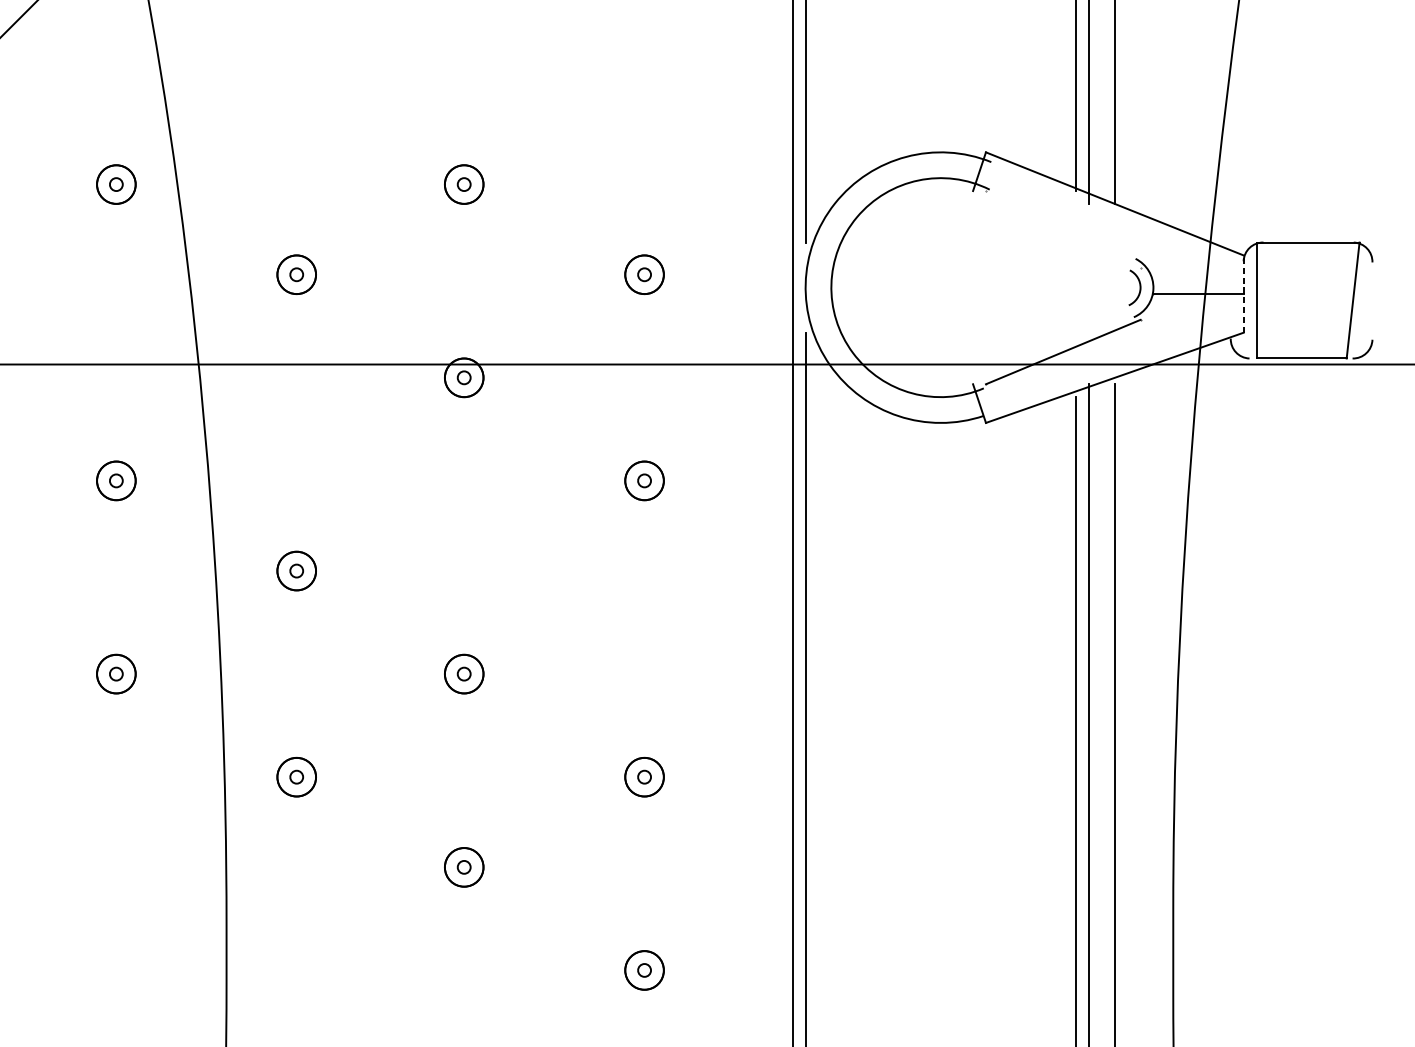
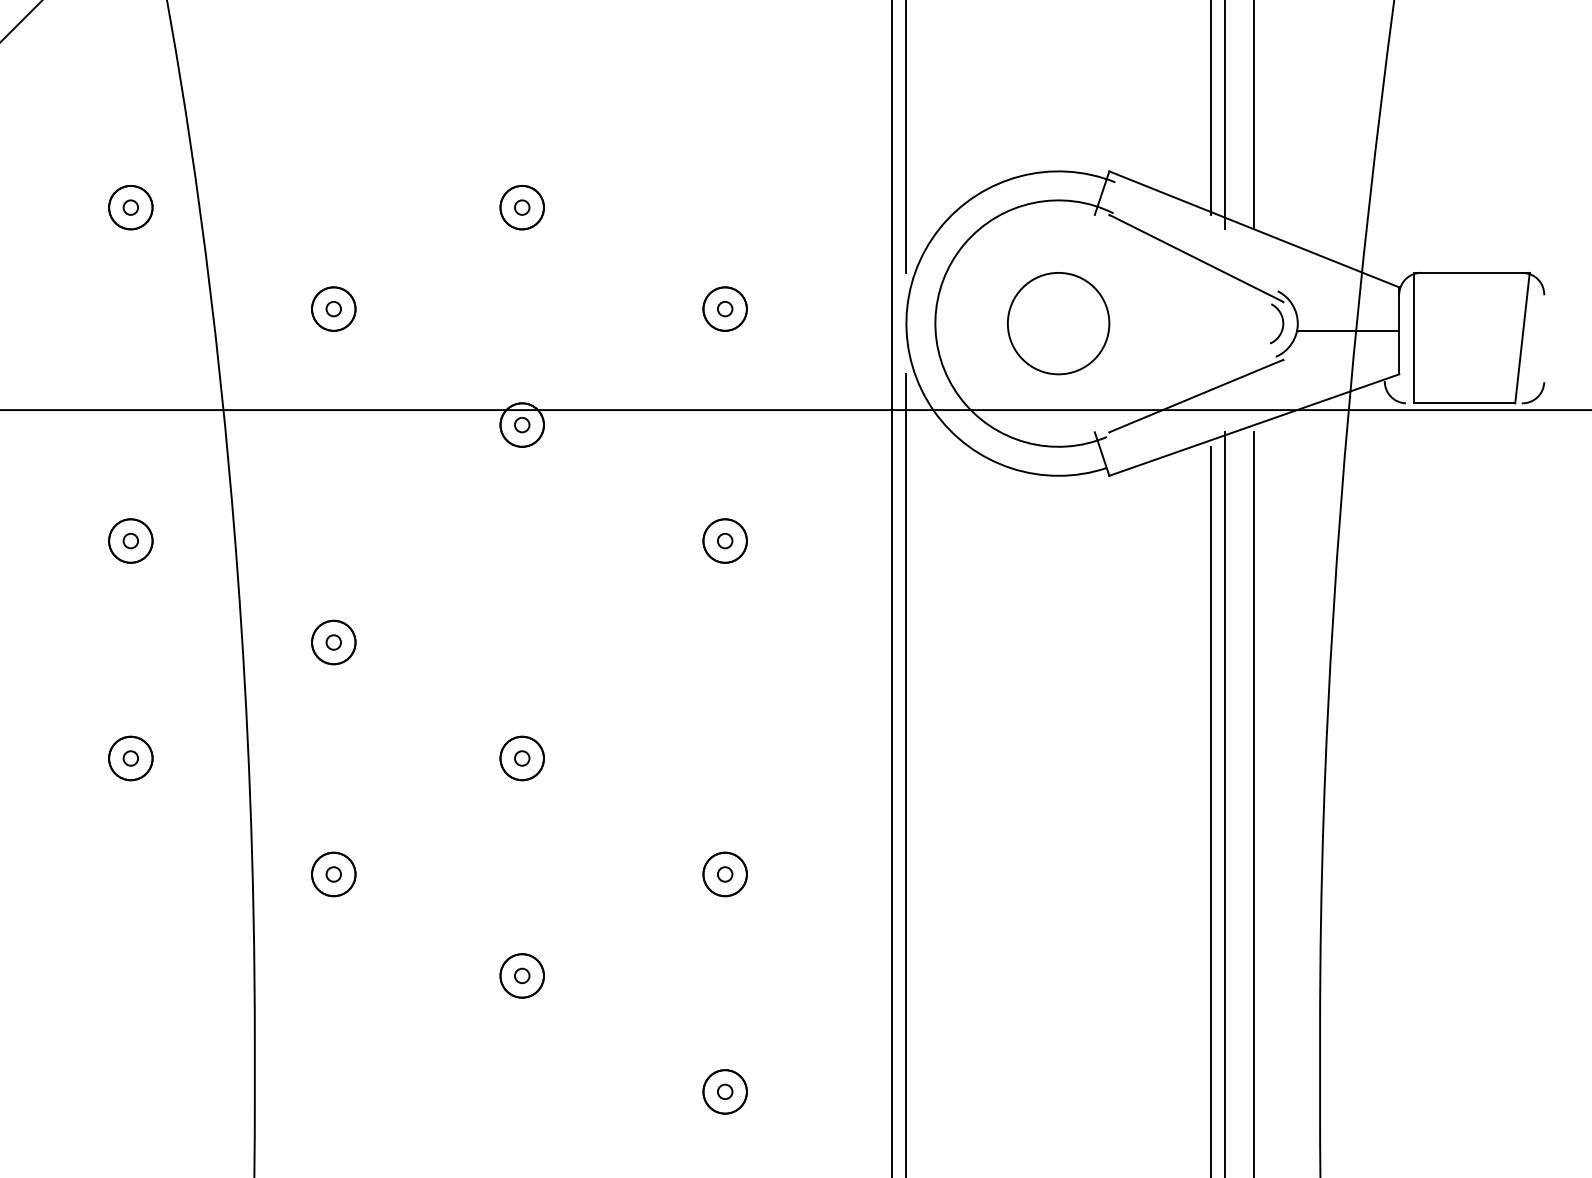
line: (1063, 228) -> (1196, 257), added
part: (940, 287) -> (1058, 323), added
line: (1243, 293) -> (1399, 330), dashed -> solid

